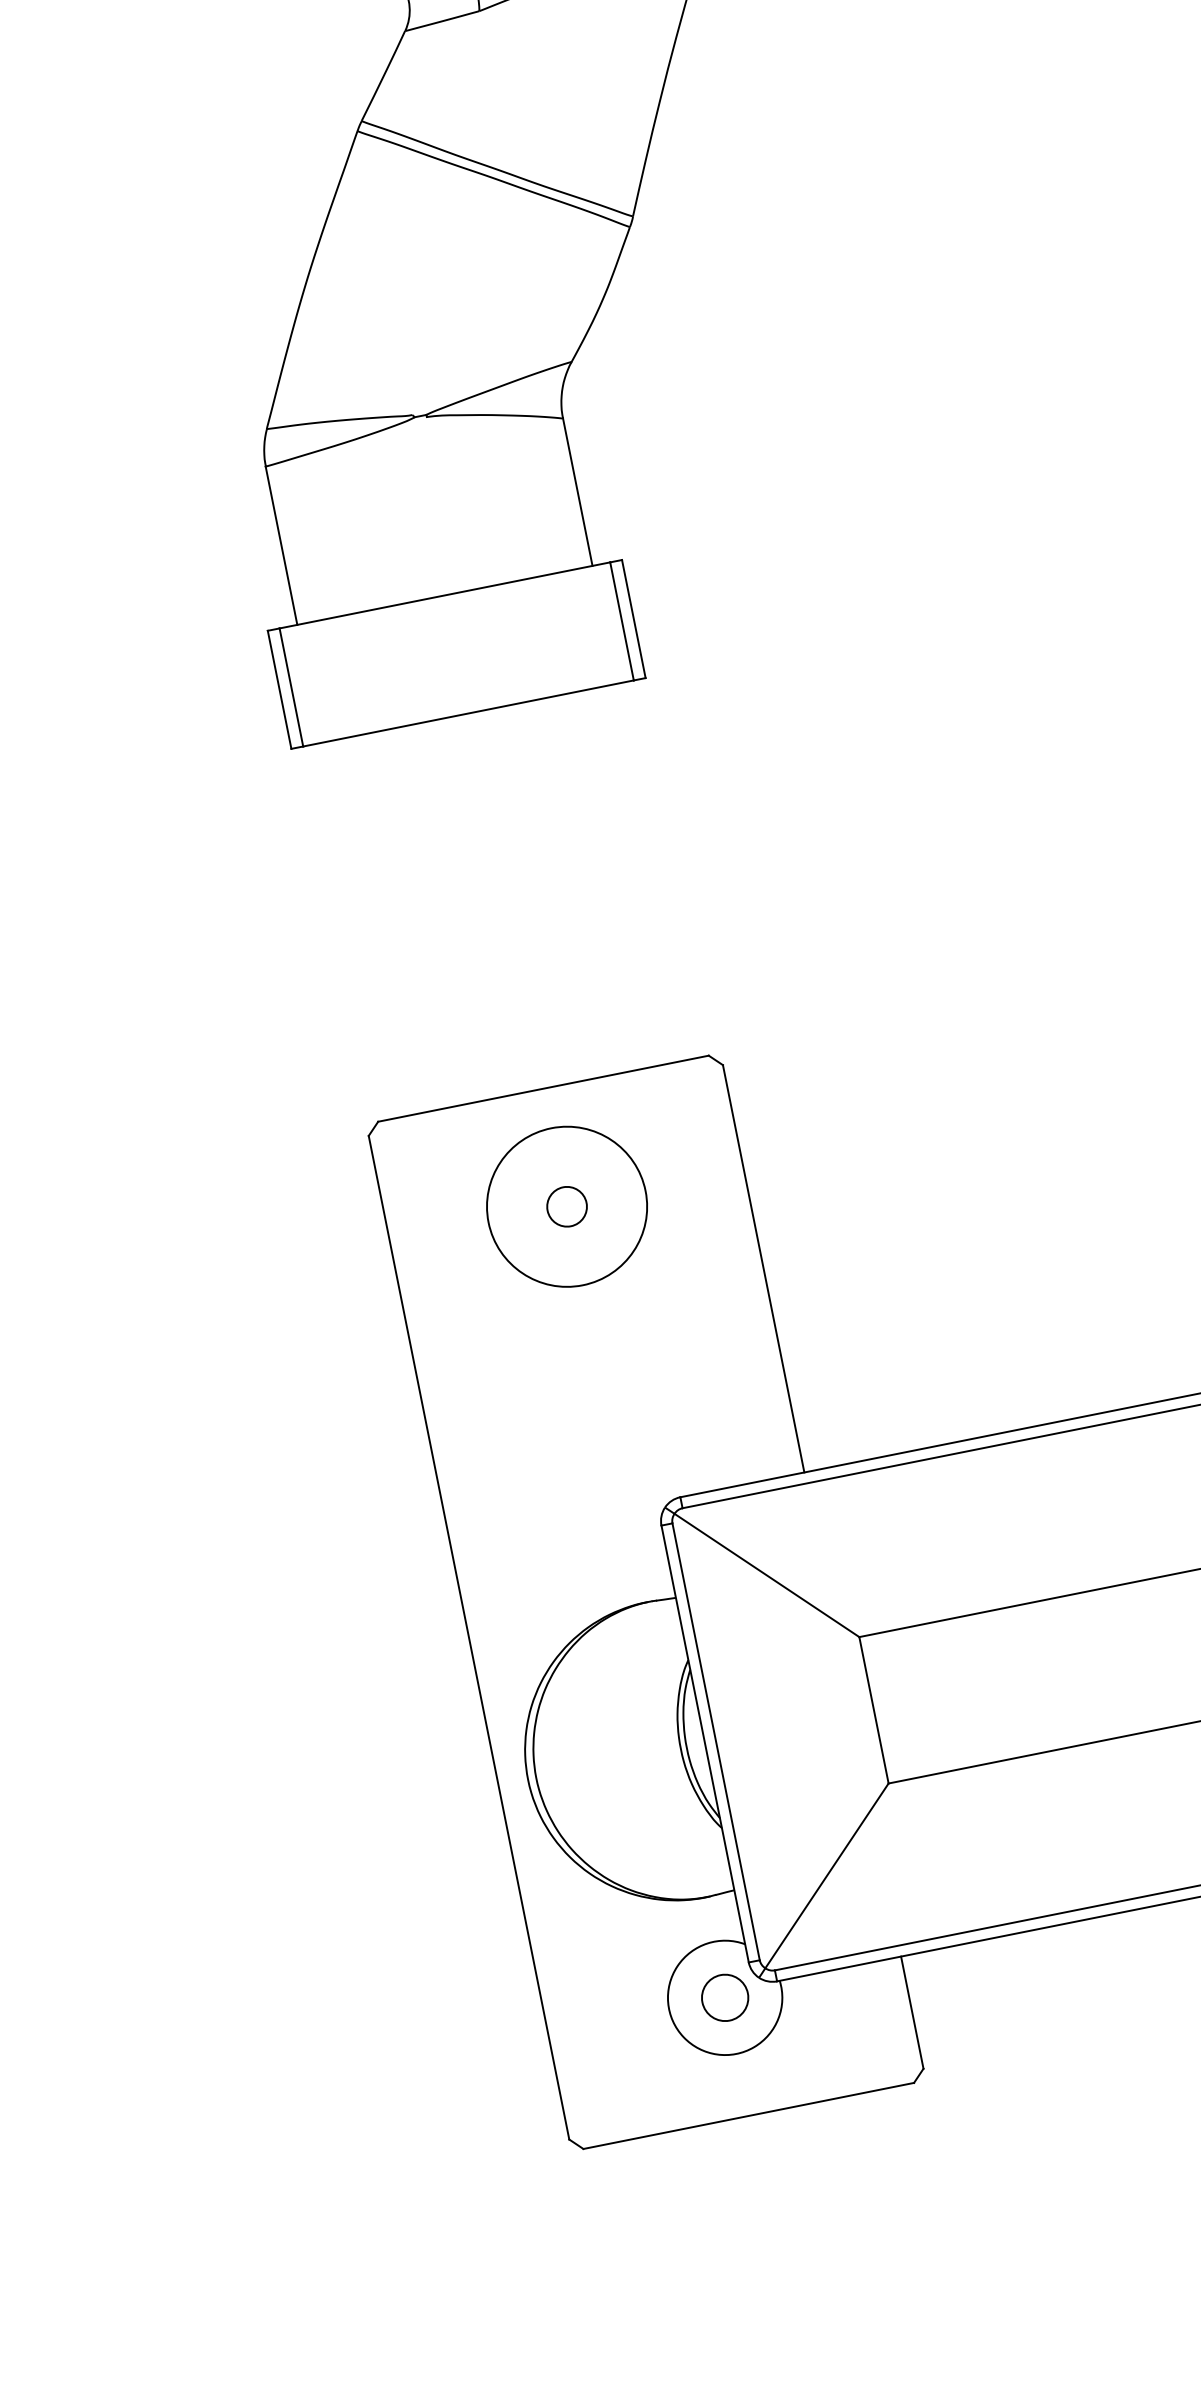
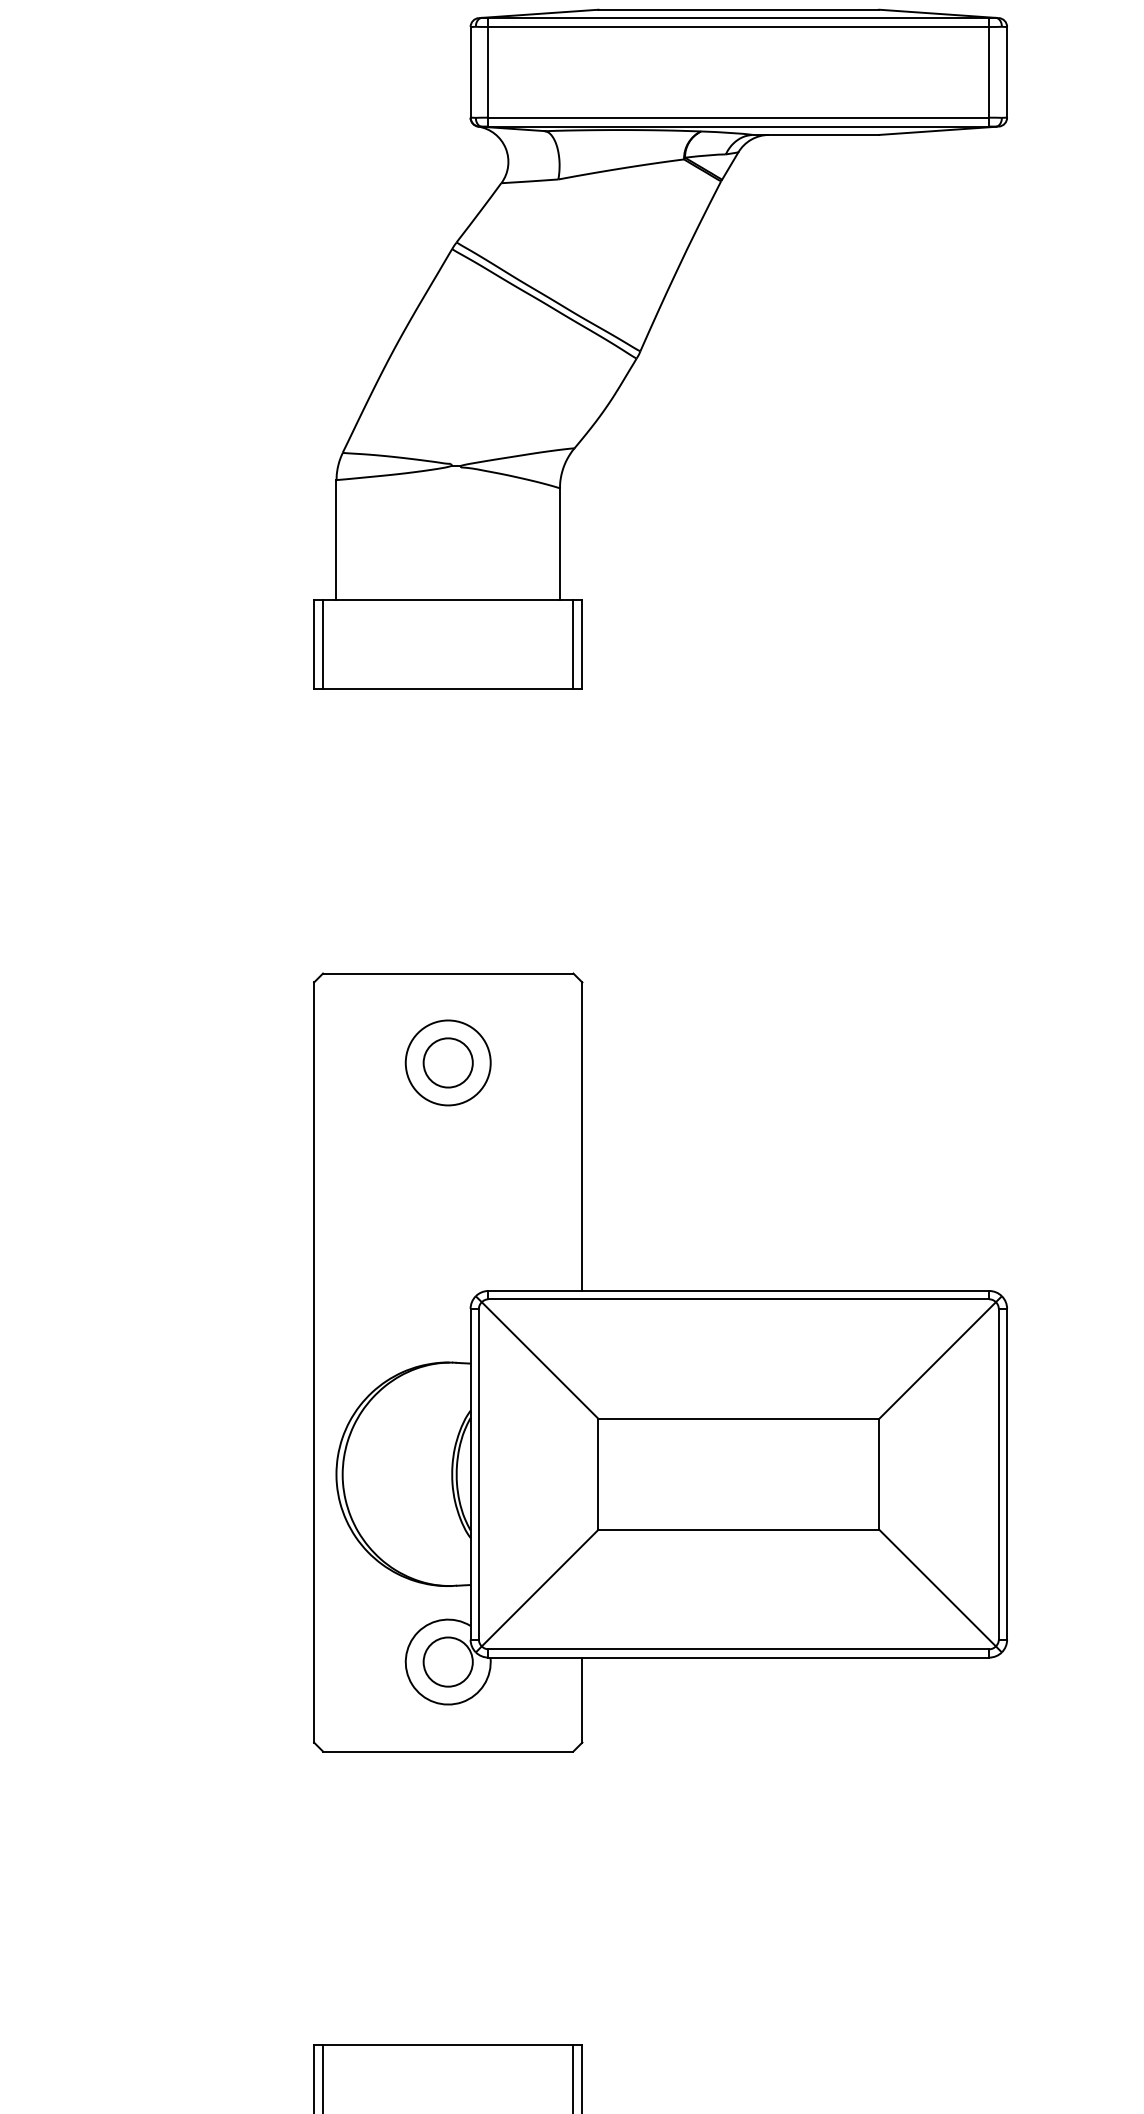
circle: (565, 1206) -> (447, 1062), size x0.71
circle: (565, 1206) -> (447, 1062), size x1.67
circle: (724, 1997) -> (447, 1661), size x1.43

